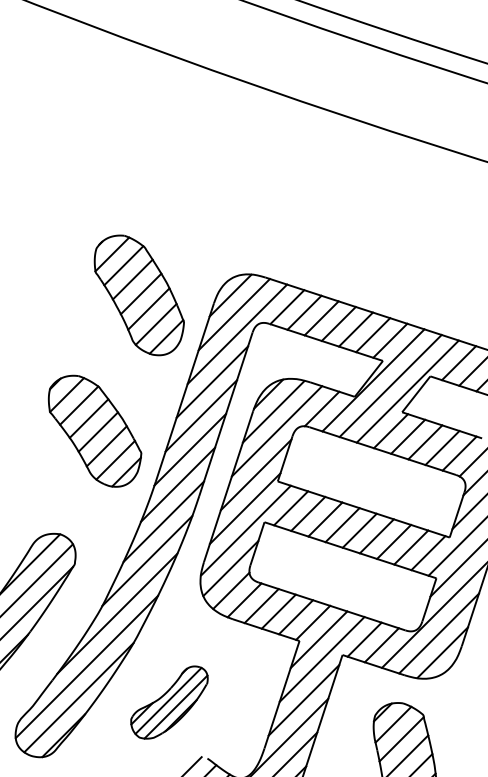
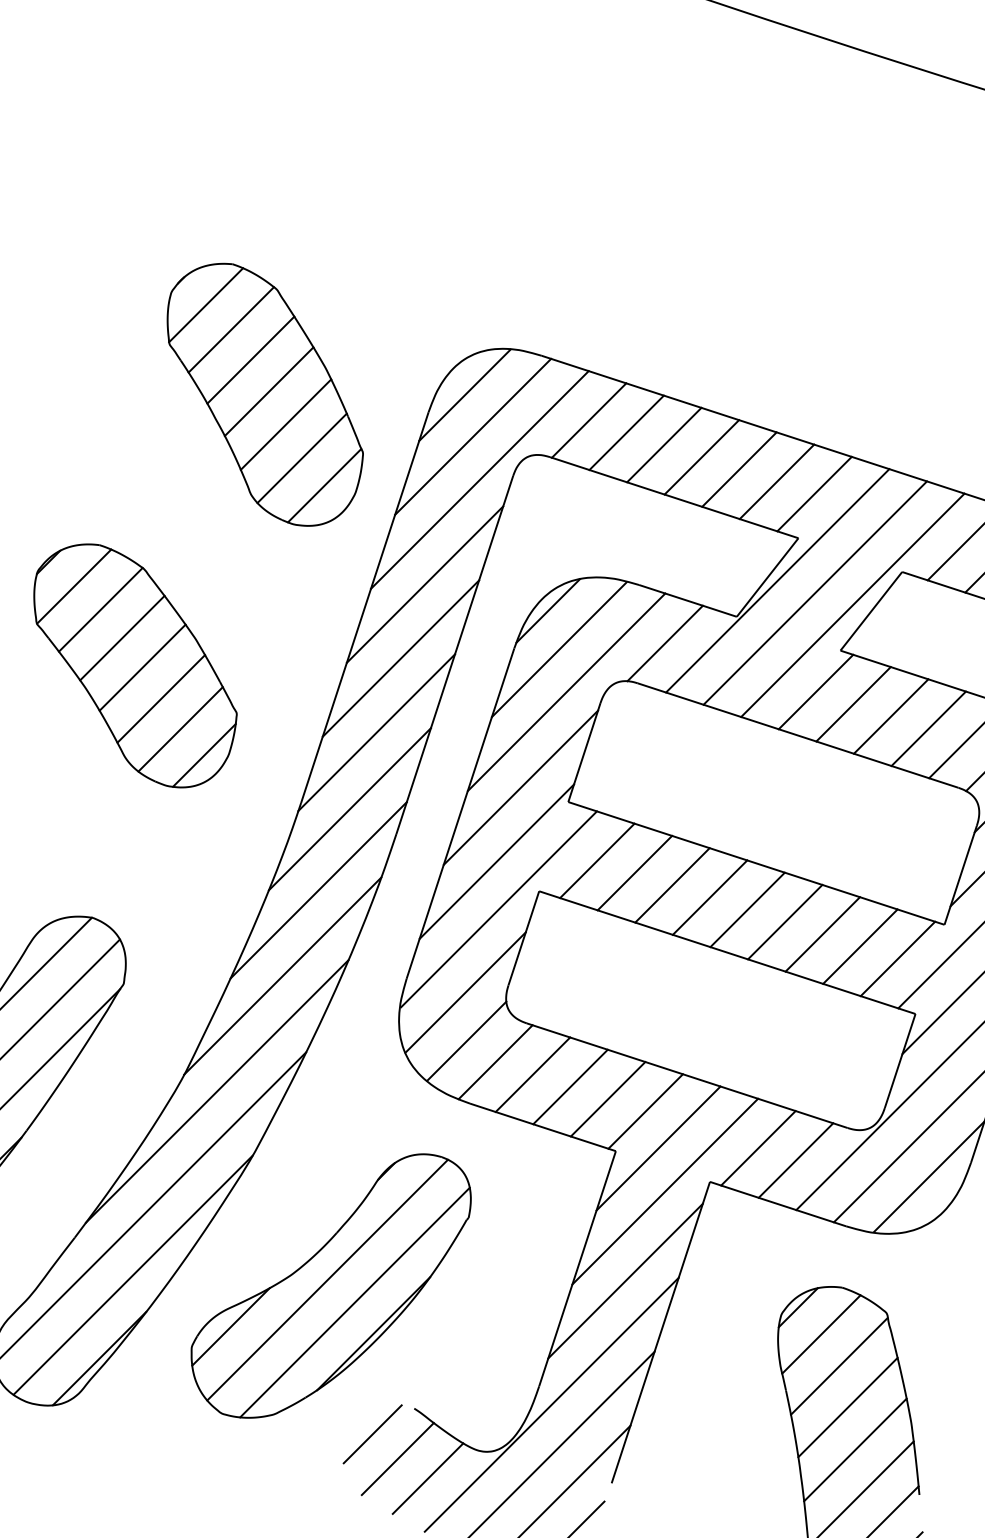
part: (94, 430) -> (134, 664), moved
part: (169, 702) -> (331, 1285), size x1.67

